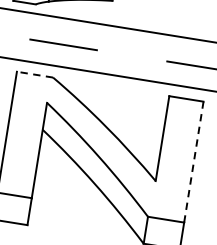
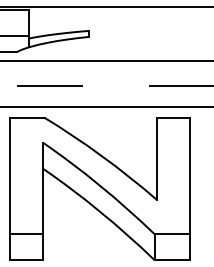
line: (34, 74) -> (26, 117), dashed -> solid
line: (193, 161) -> (189, 175), dashed -> solid

